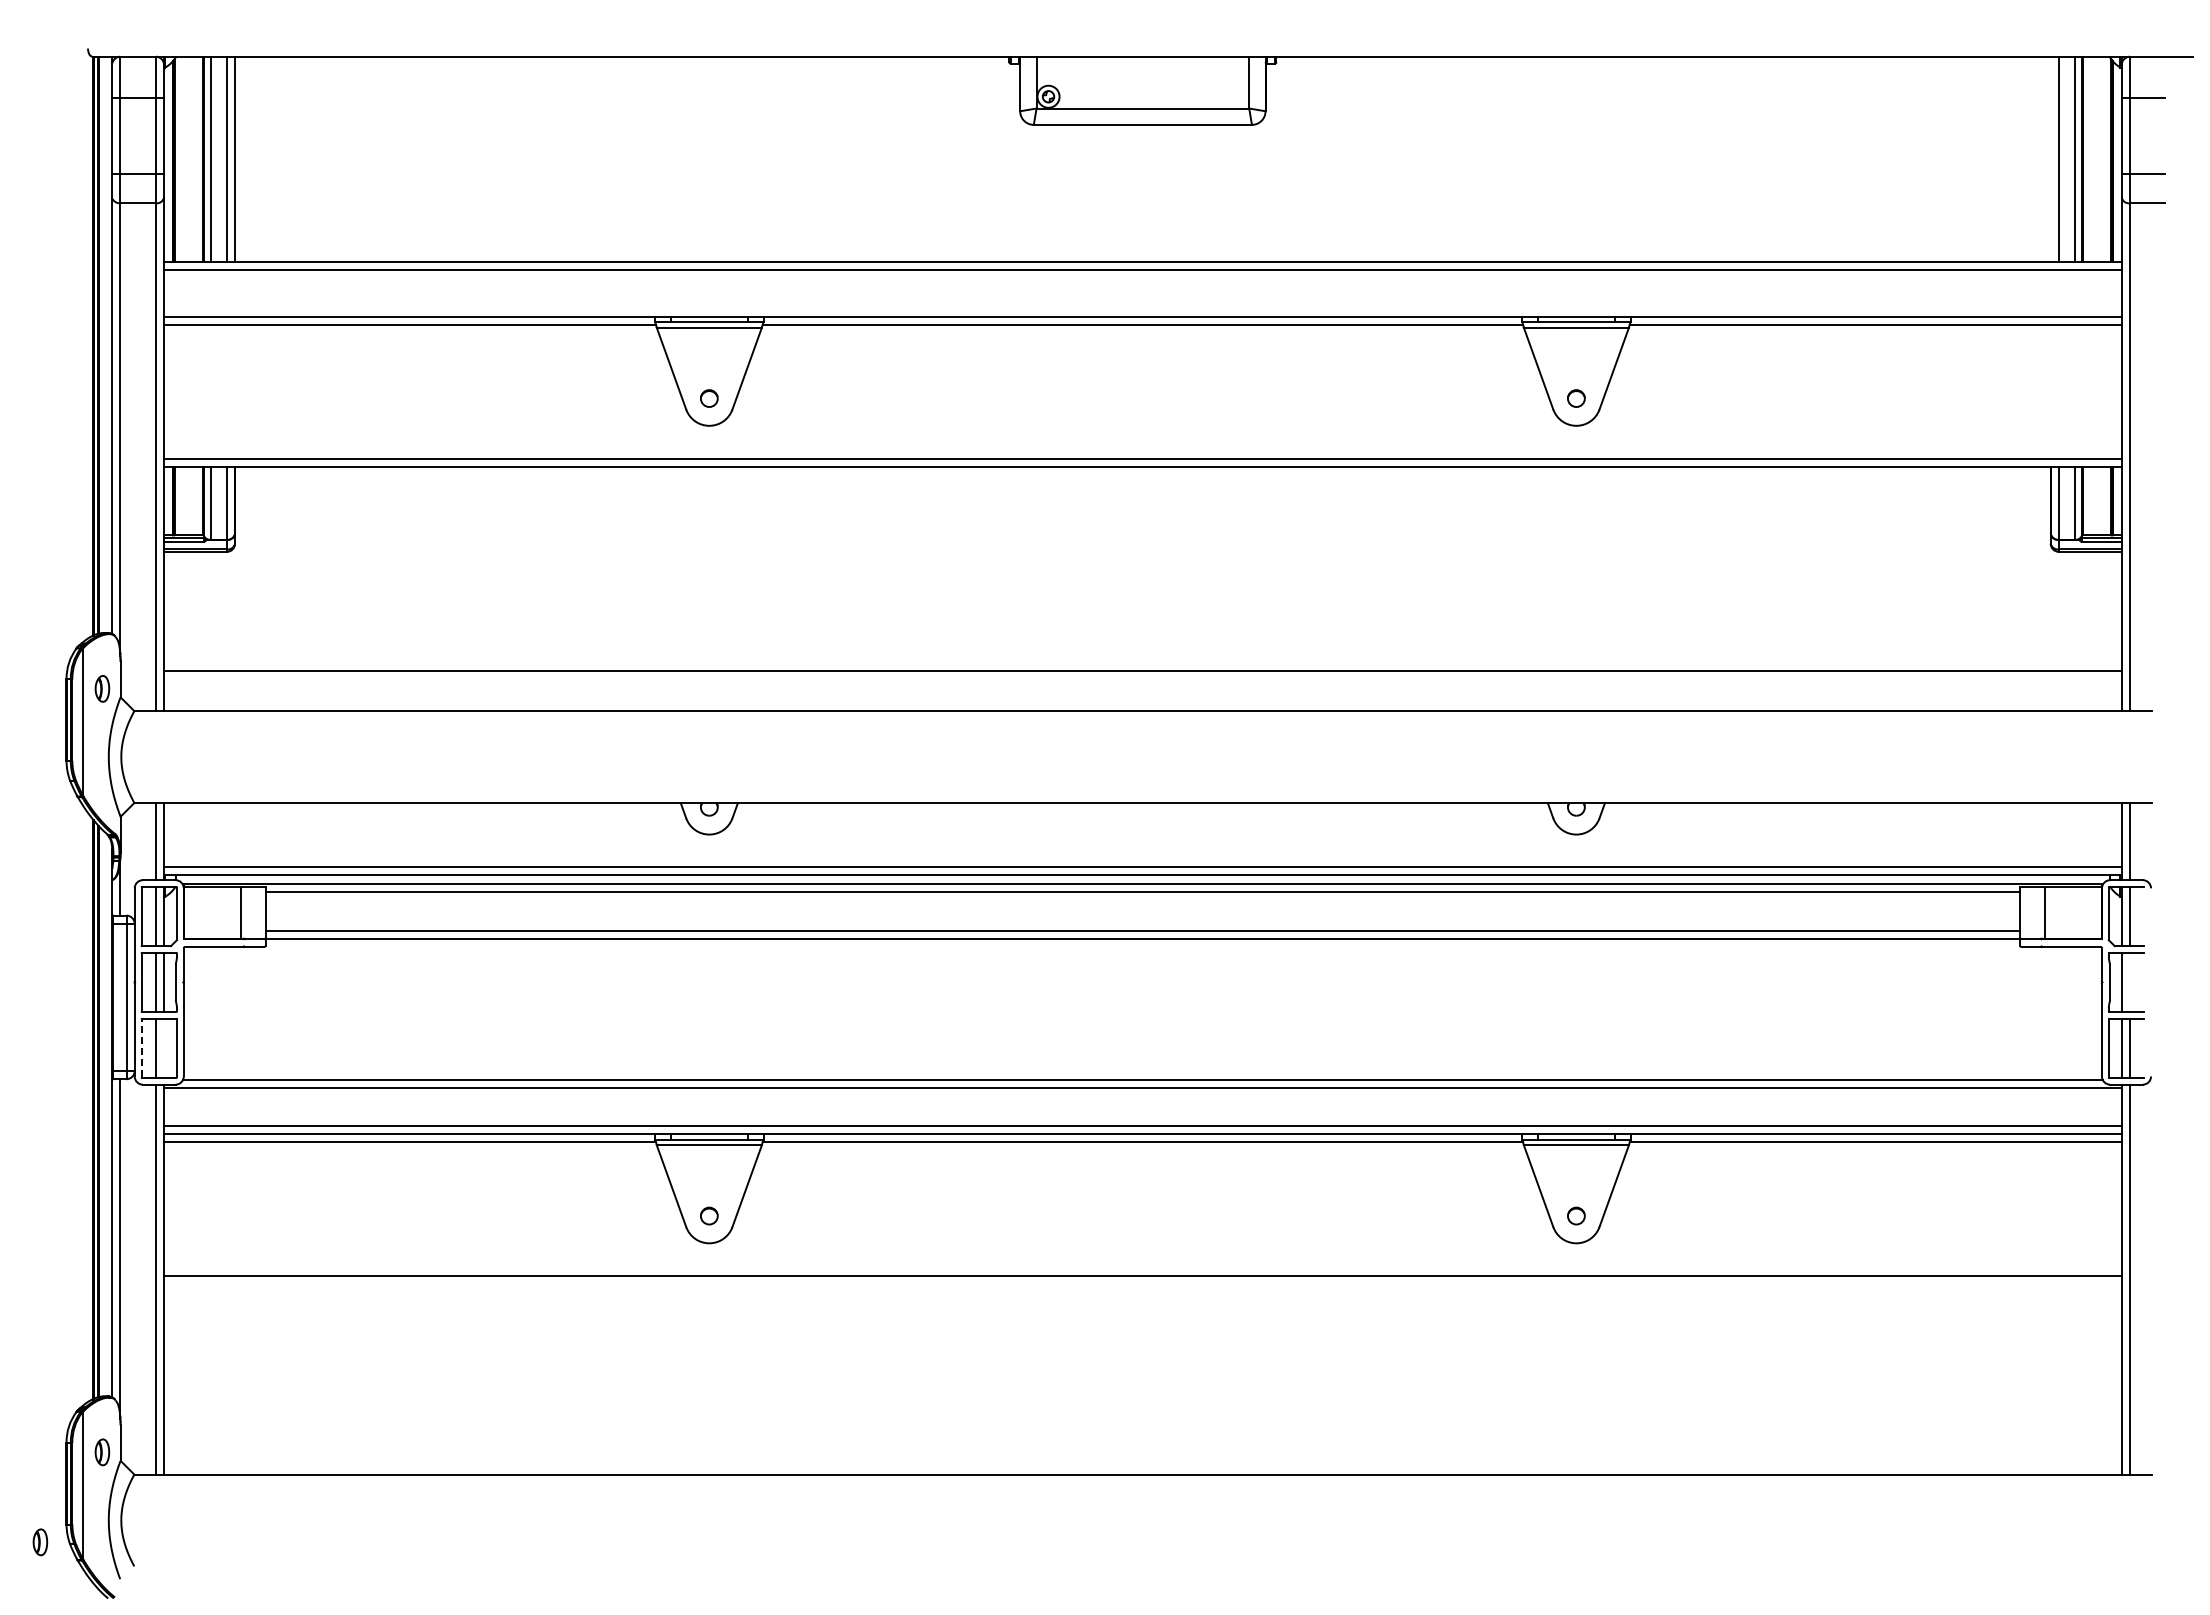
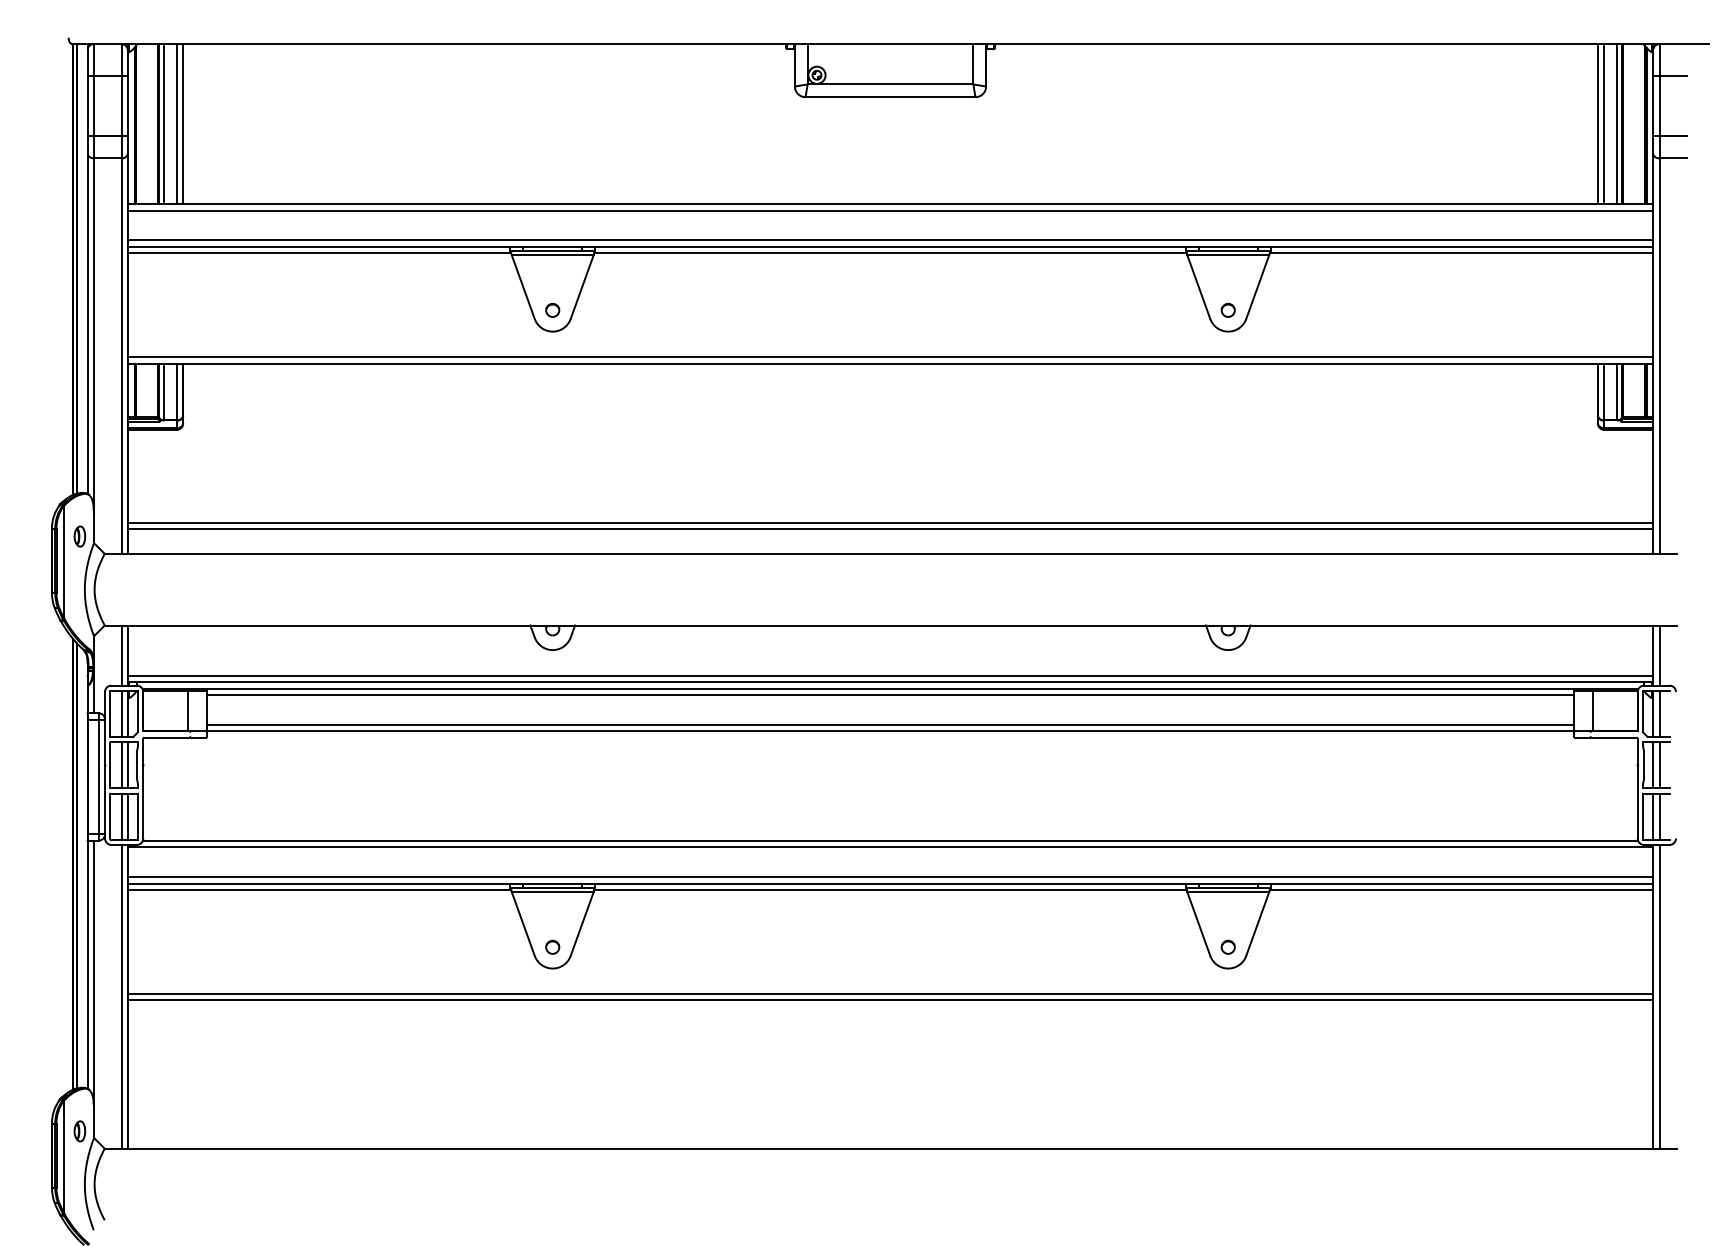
line: (2050, 159) -> (1597, 124), added
line: (1142, 308) -> (890, 240), added
line: (1142, 679) -> (890, 529), added
line: (2129, 981) -> (1659, 764), added
line: (141, 1047) -> (110, 815), dashed -> solid
line: (164, 1047) -> (128, 815), added
line: (1142, 1284) -> (890, 1000), added
part: (40, 1542) -> (31, 1201), removed

